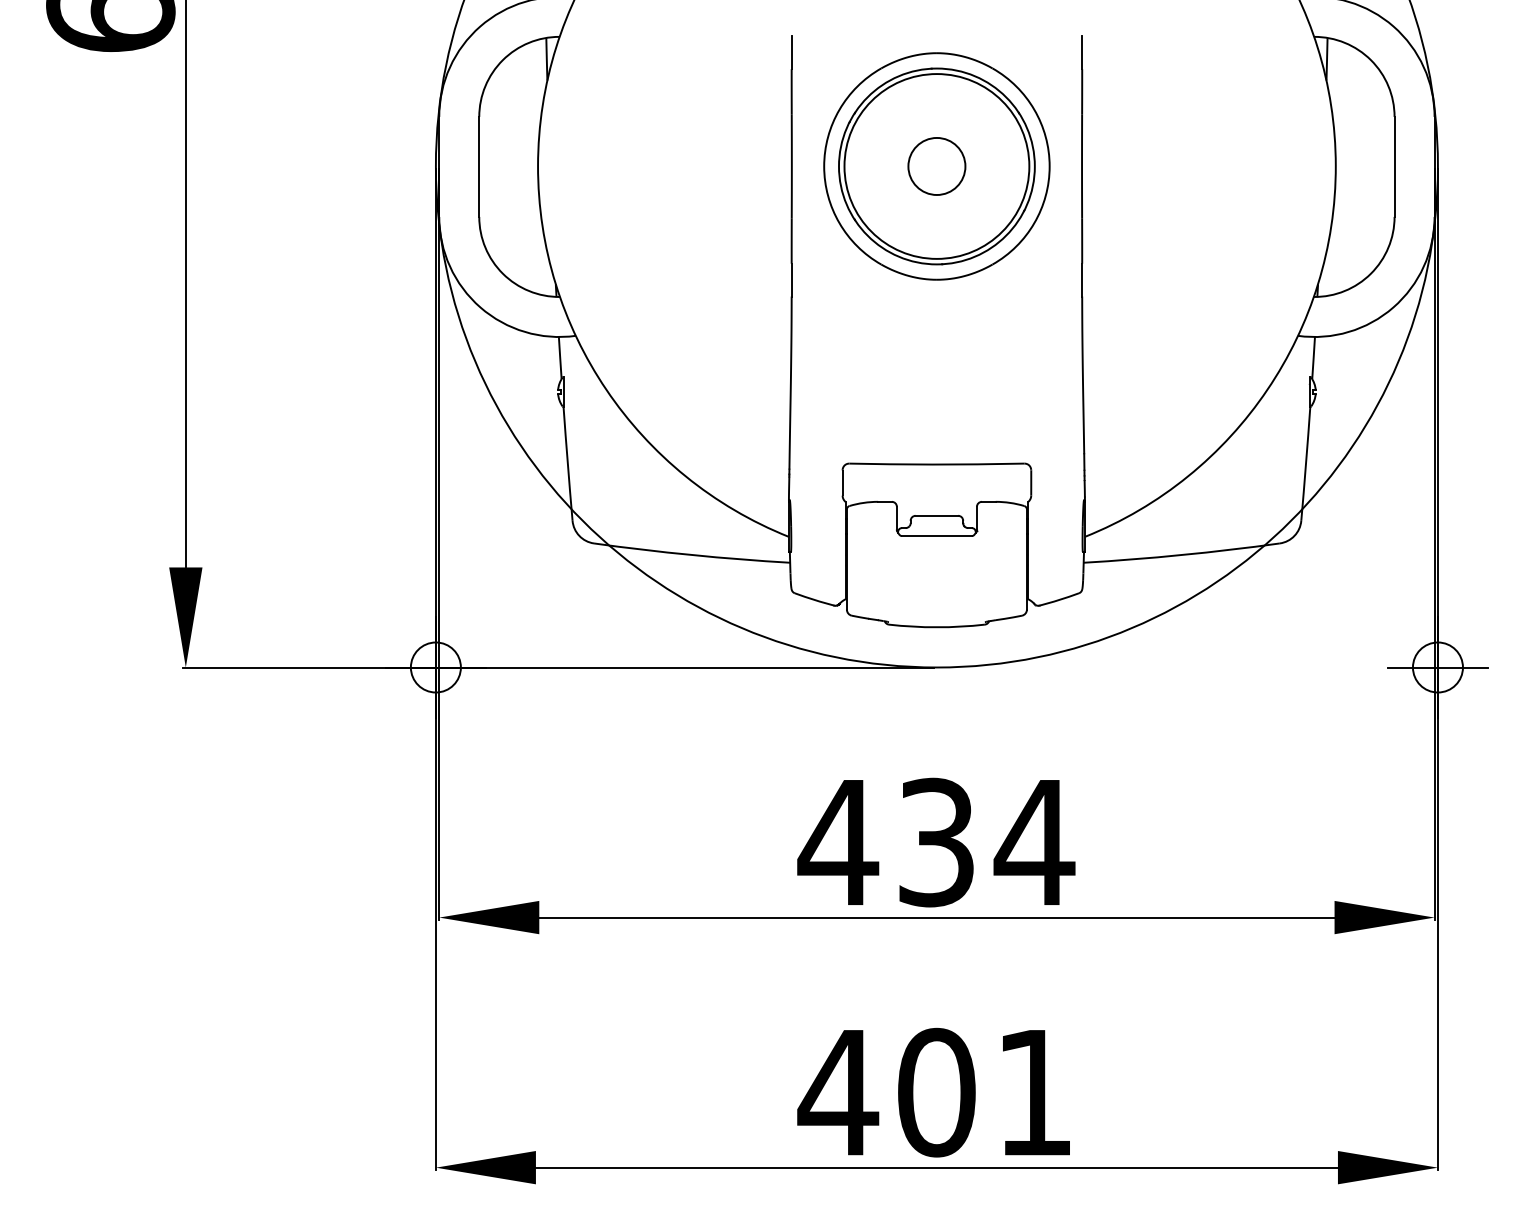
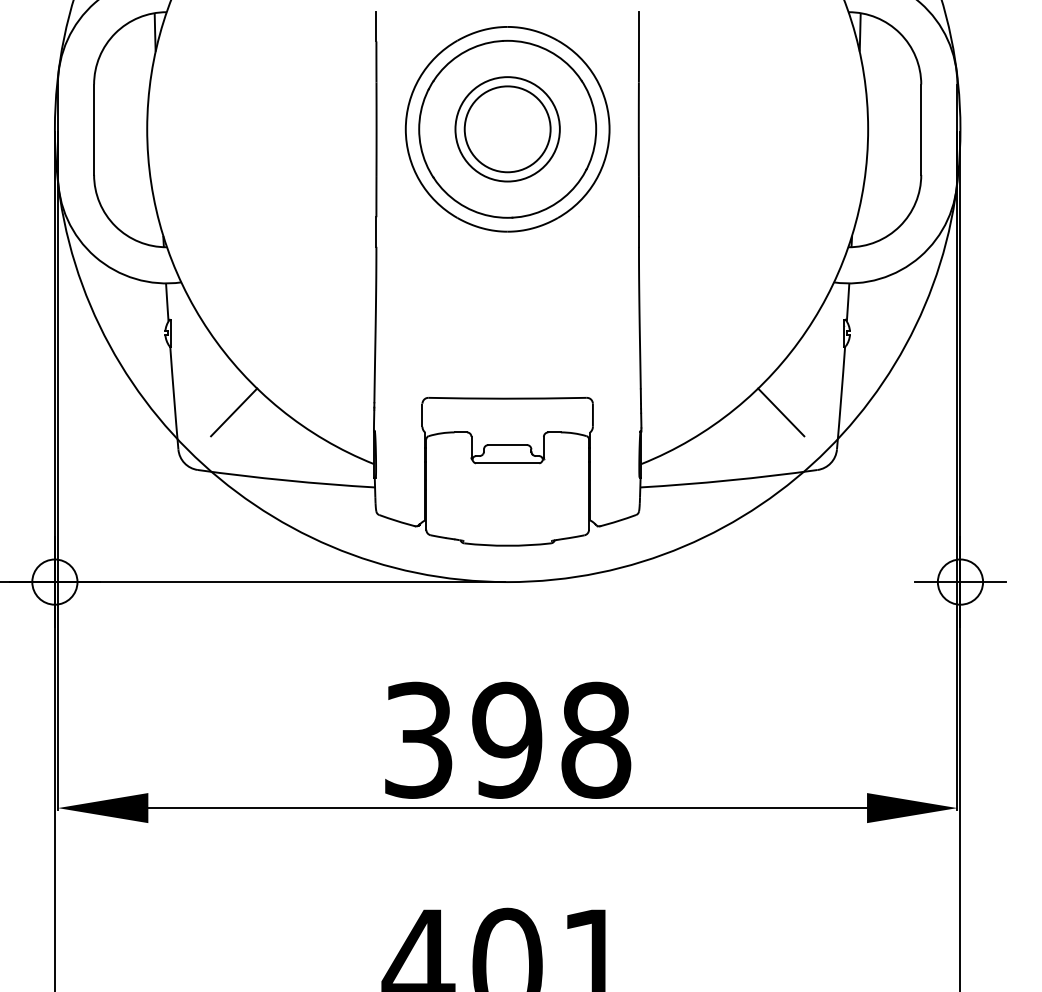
circle: (936, 166) -> (507, 129), size x0.62
circle: (936, 166) -> (507, 129), size x1.67
line: (633, 479) -> (233, 412), added
line: (1239, 479) -> (781, 412), added
text: (936, 842) -> (507, 740), 434 -> 398

